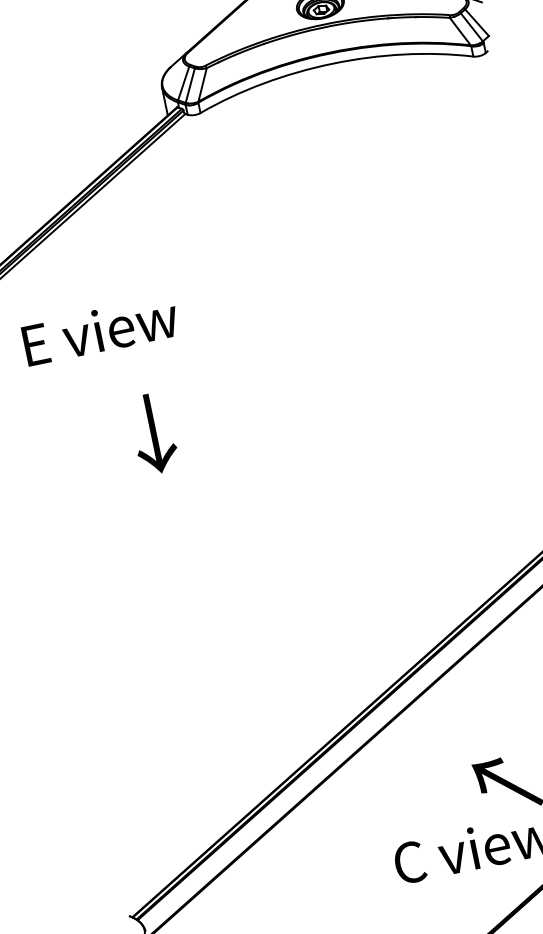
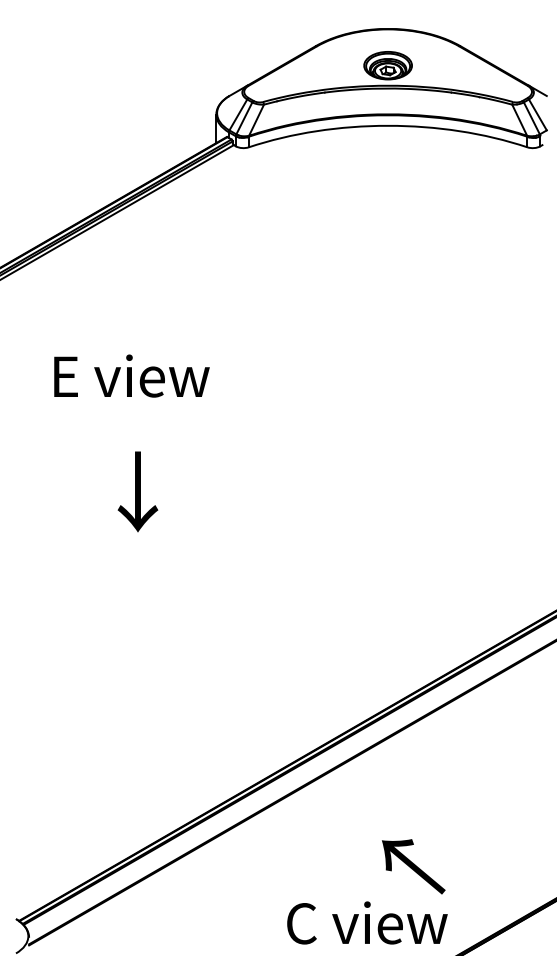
text: (100, 330) -> (131, 375), moved
text: (153, 433) -> (137, 491), moved

